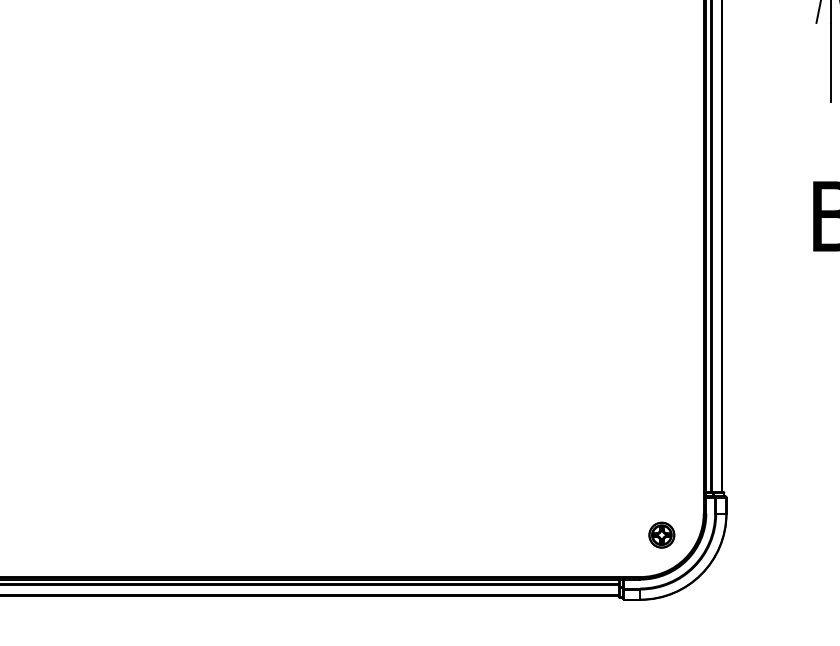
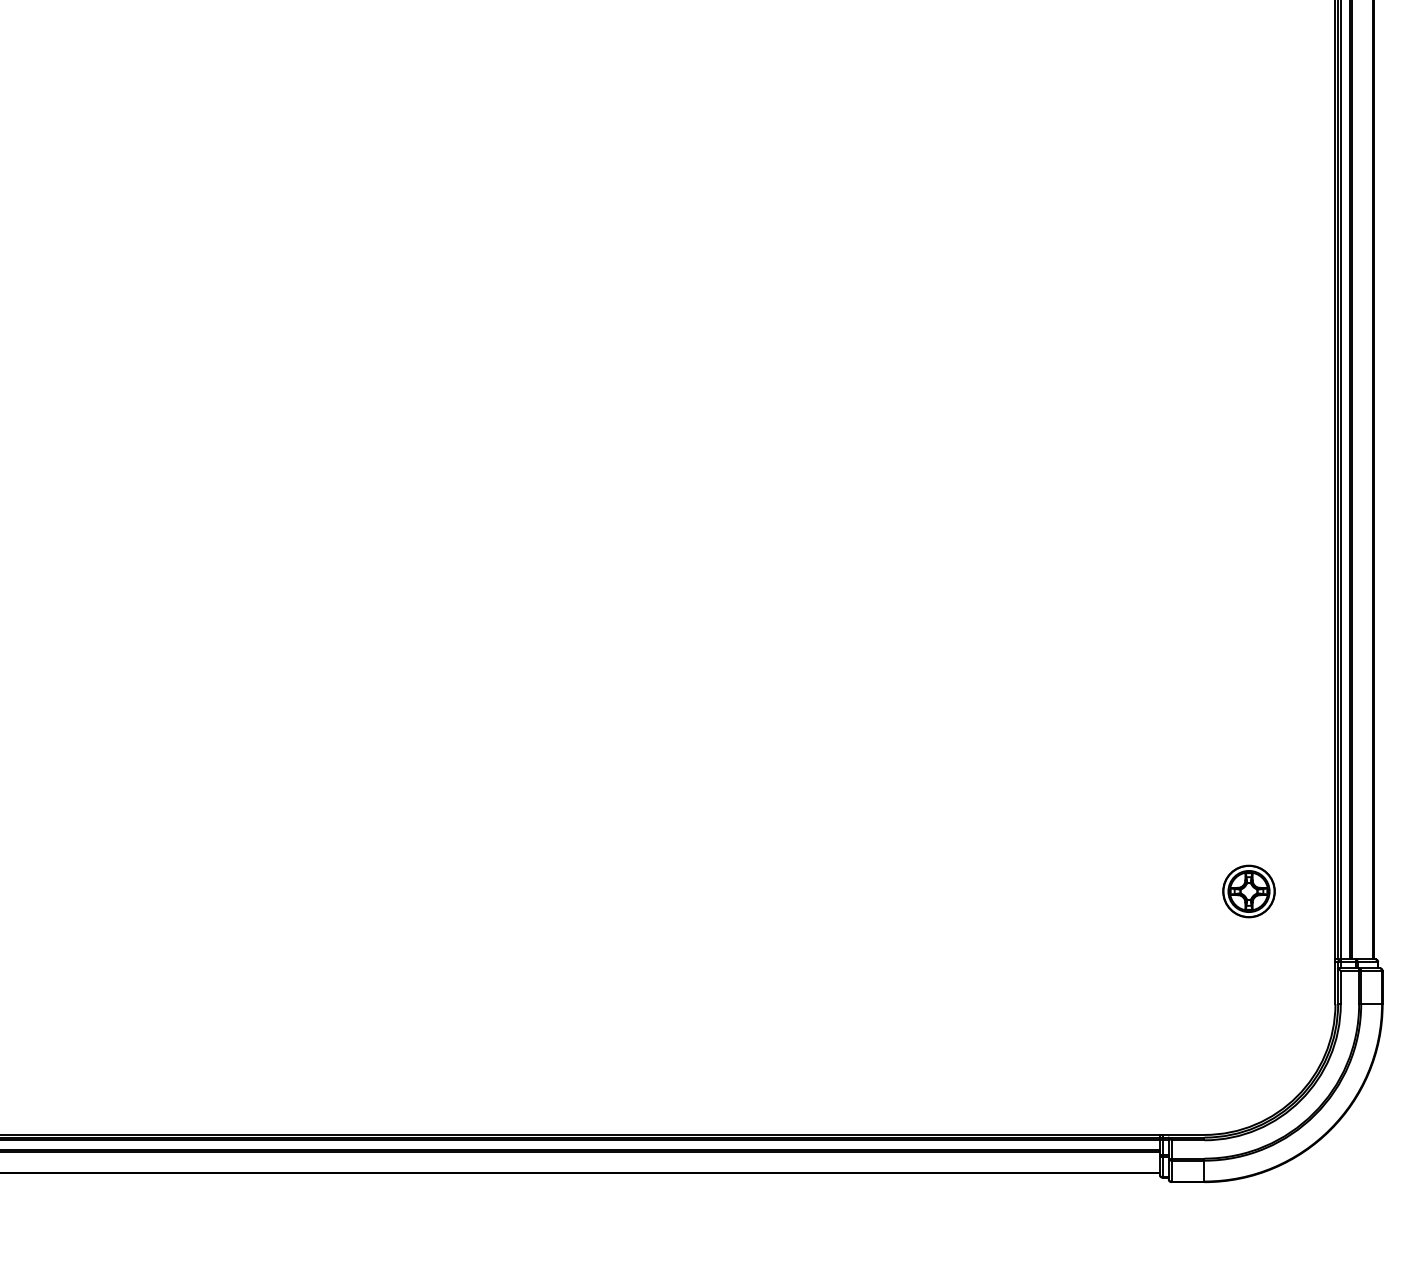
part: (661, 534) -> (1248, 890), moved

